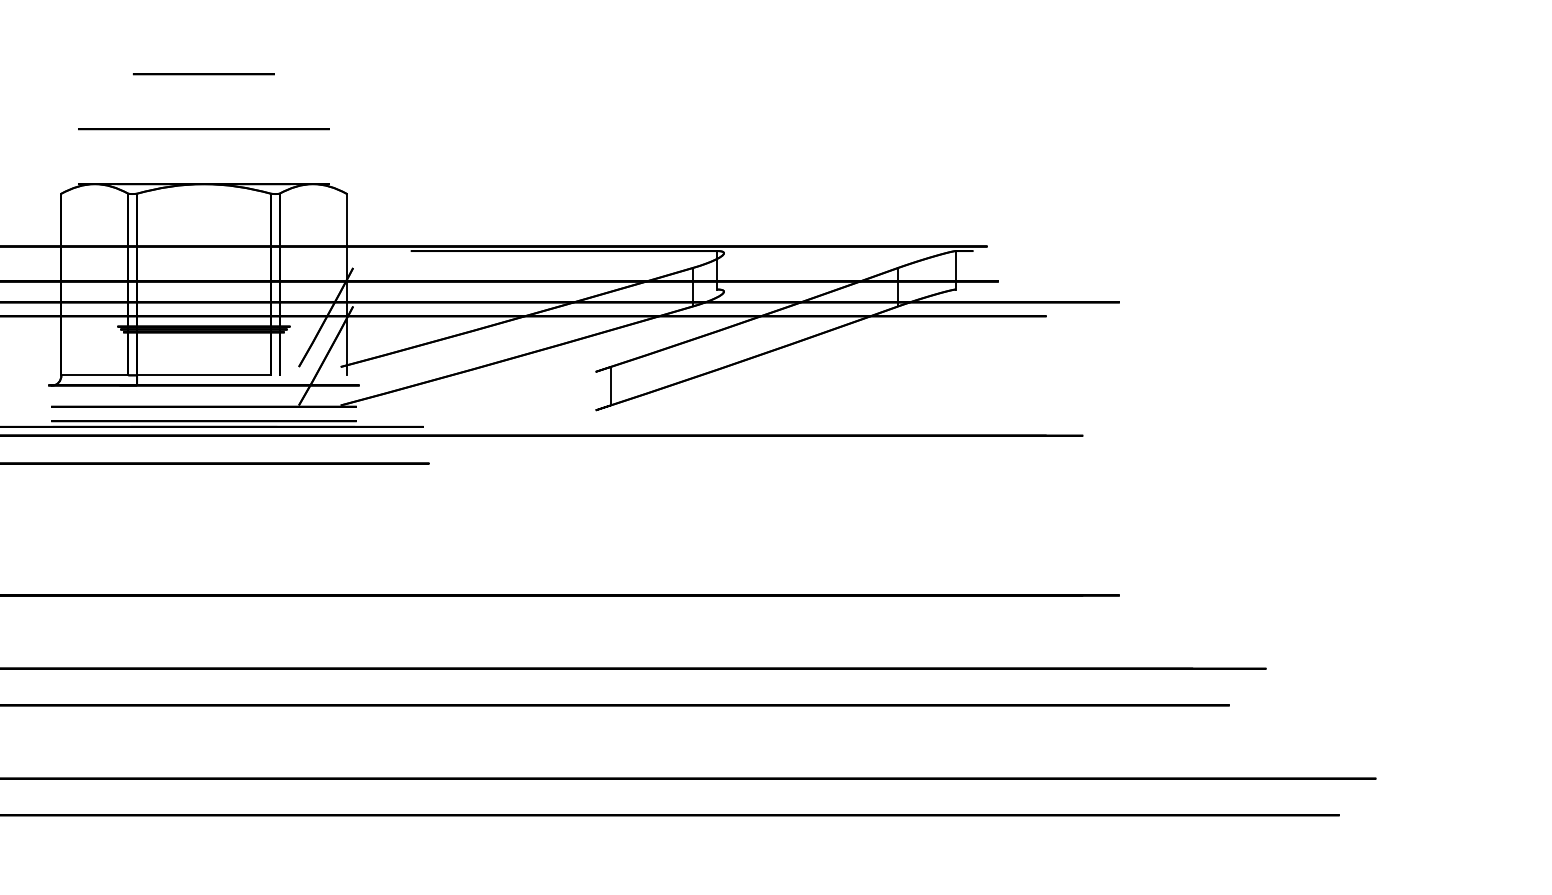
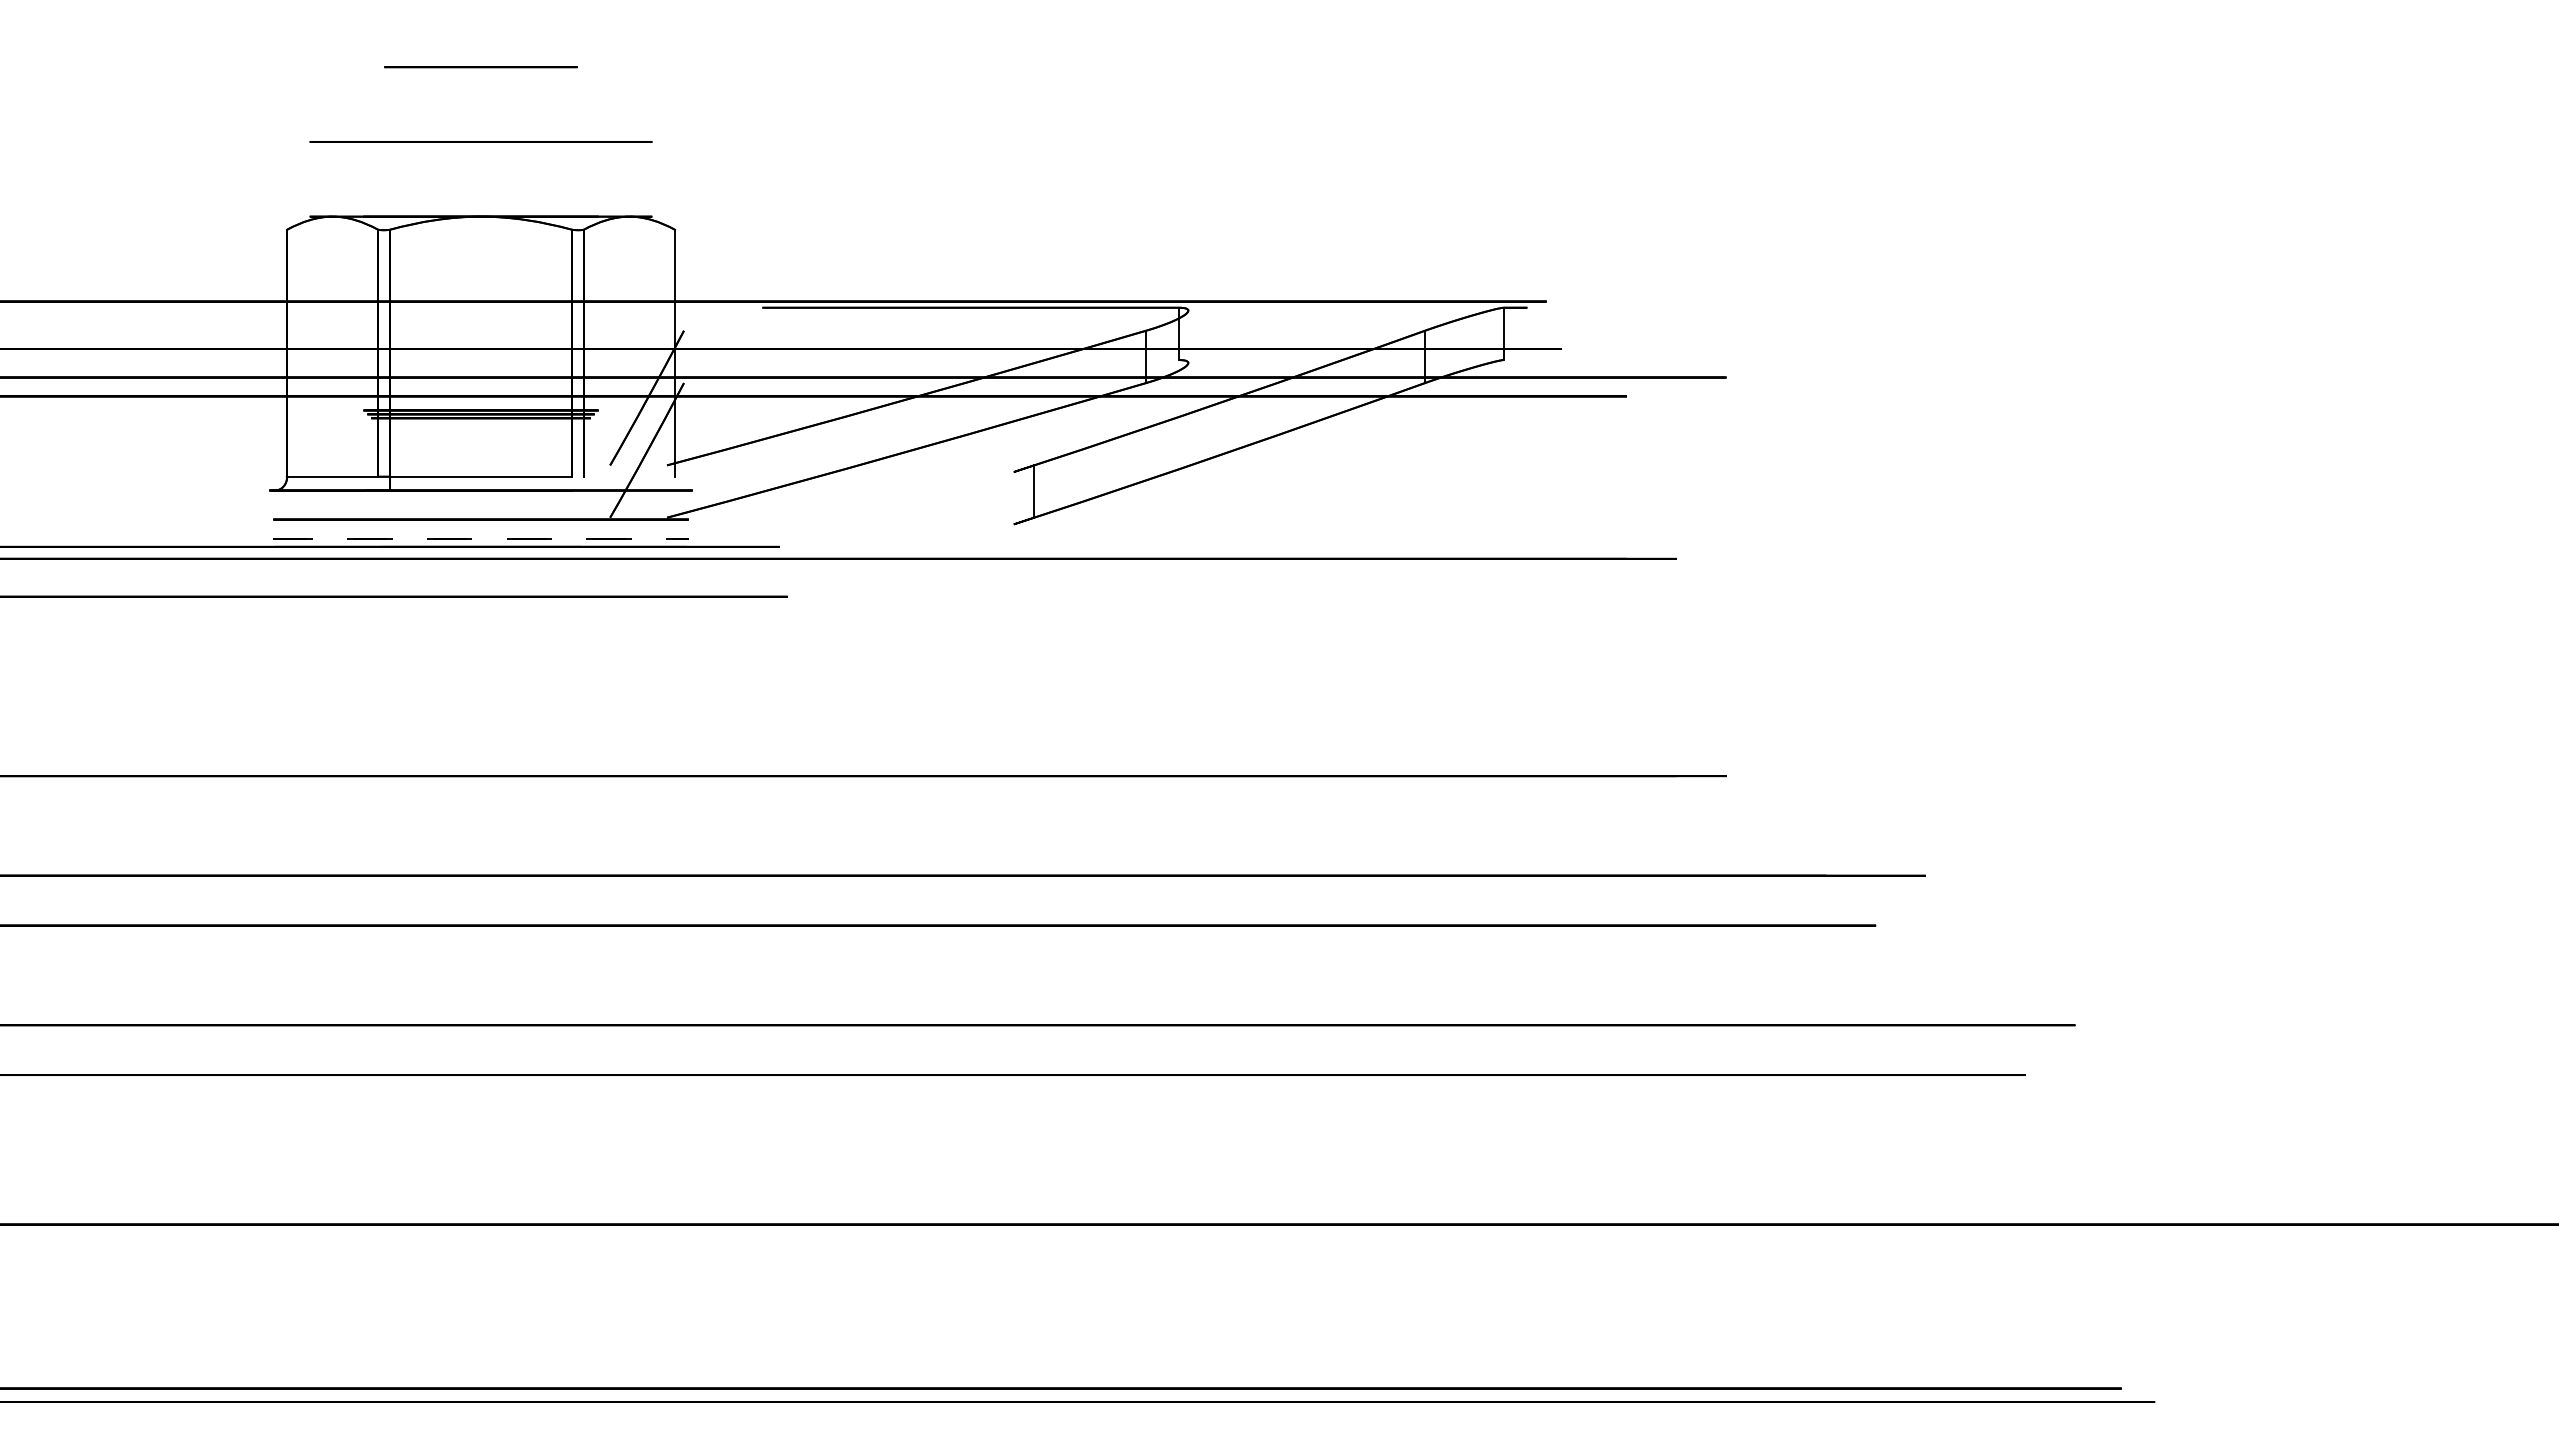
circle: (203, 421) -> (480, 539), solid -> dashed

